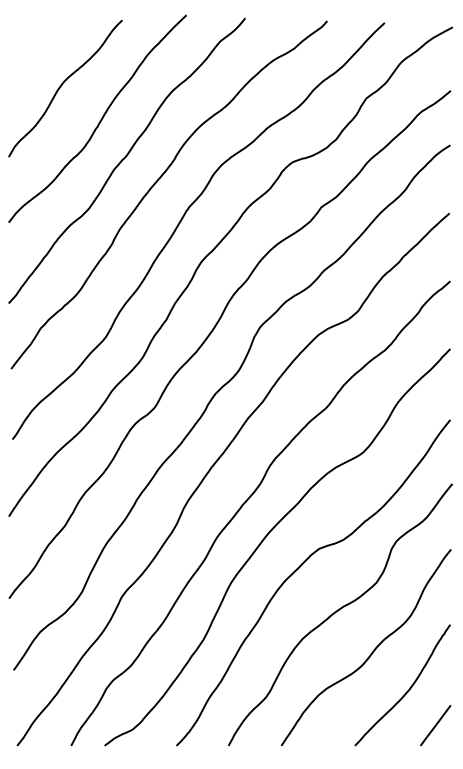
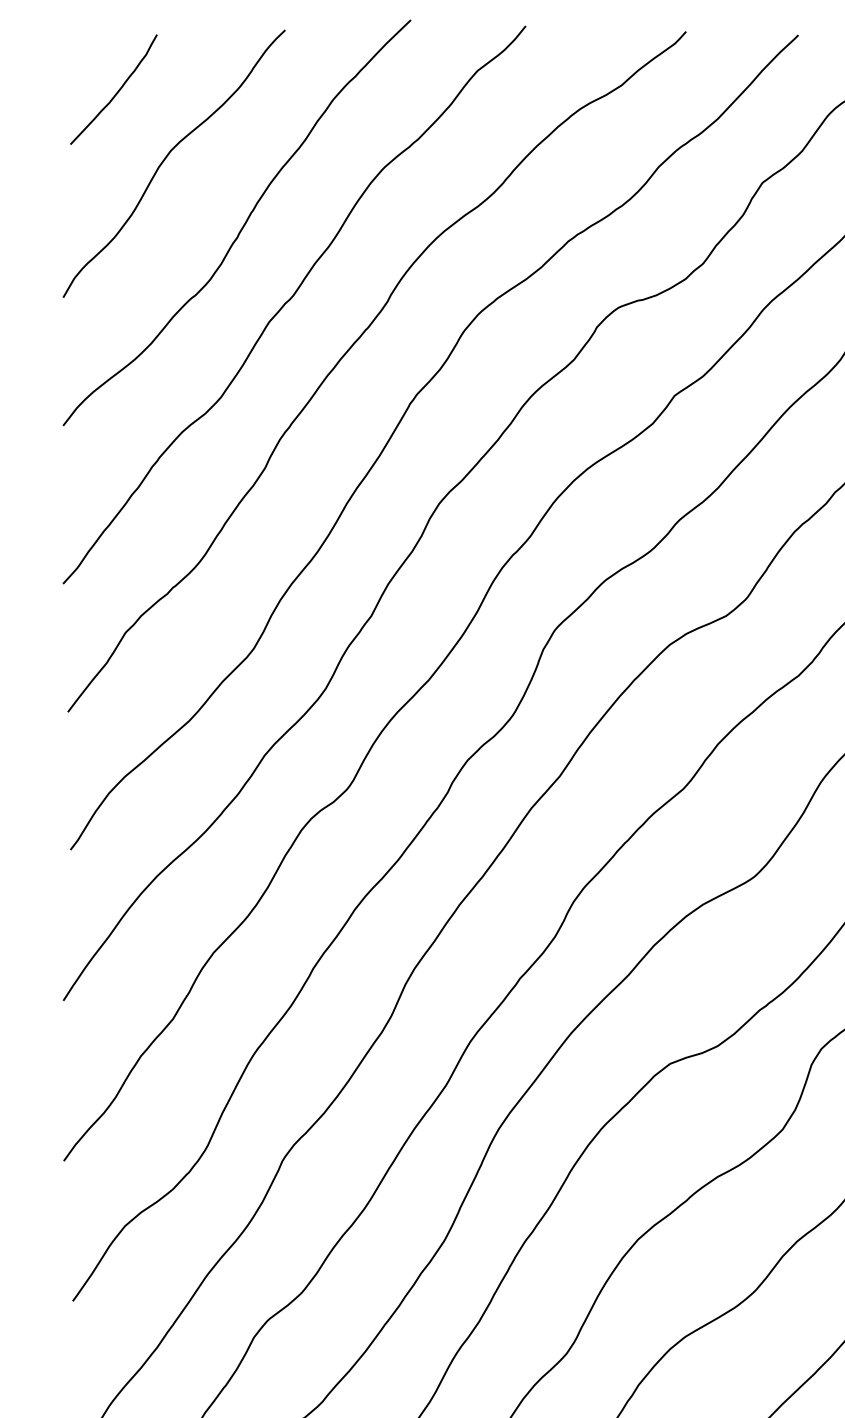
curve: (35, 51) -> (115, 91), added

